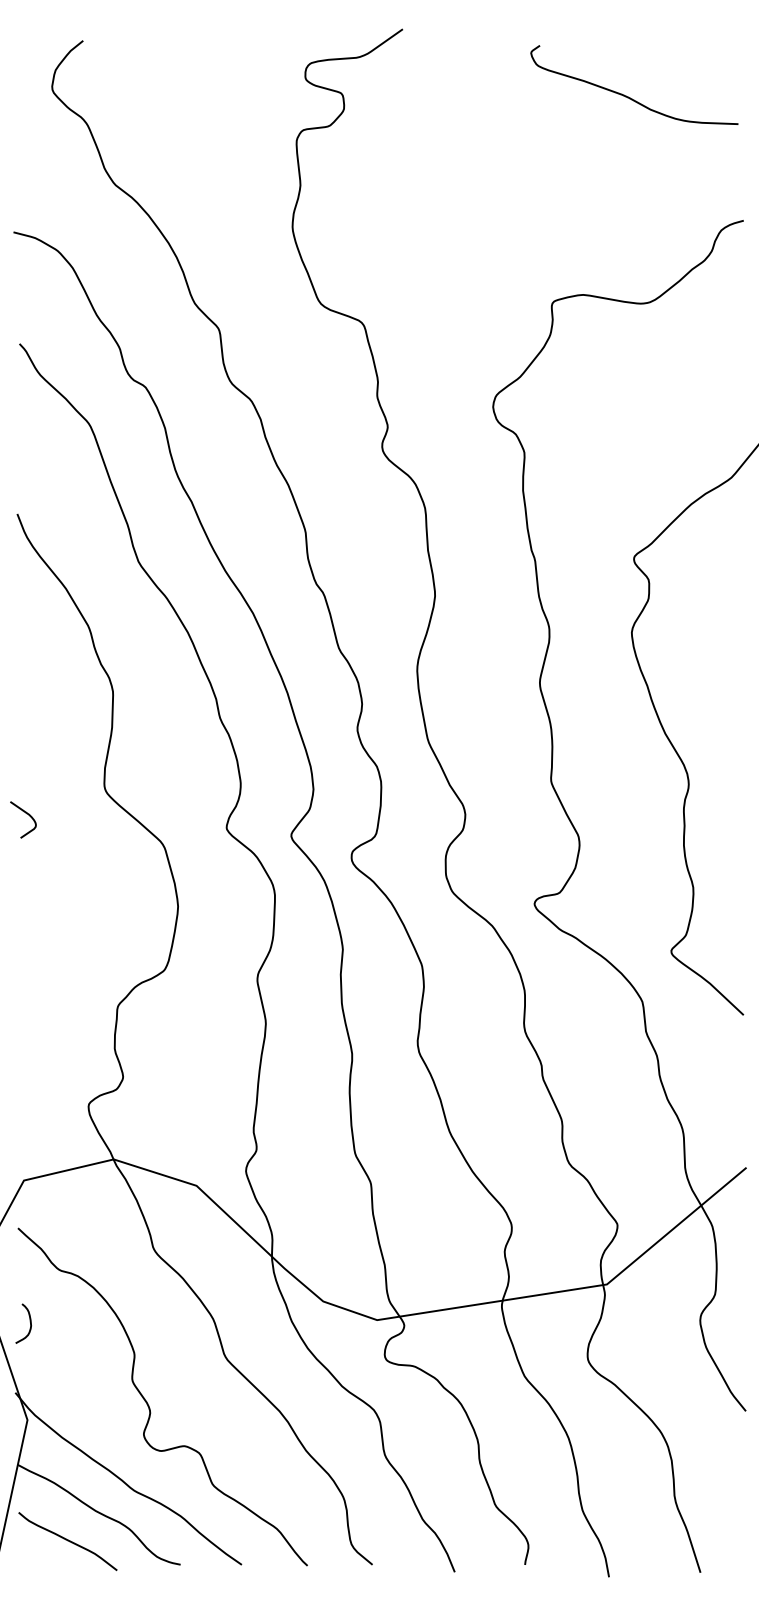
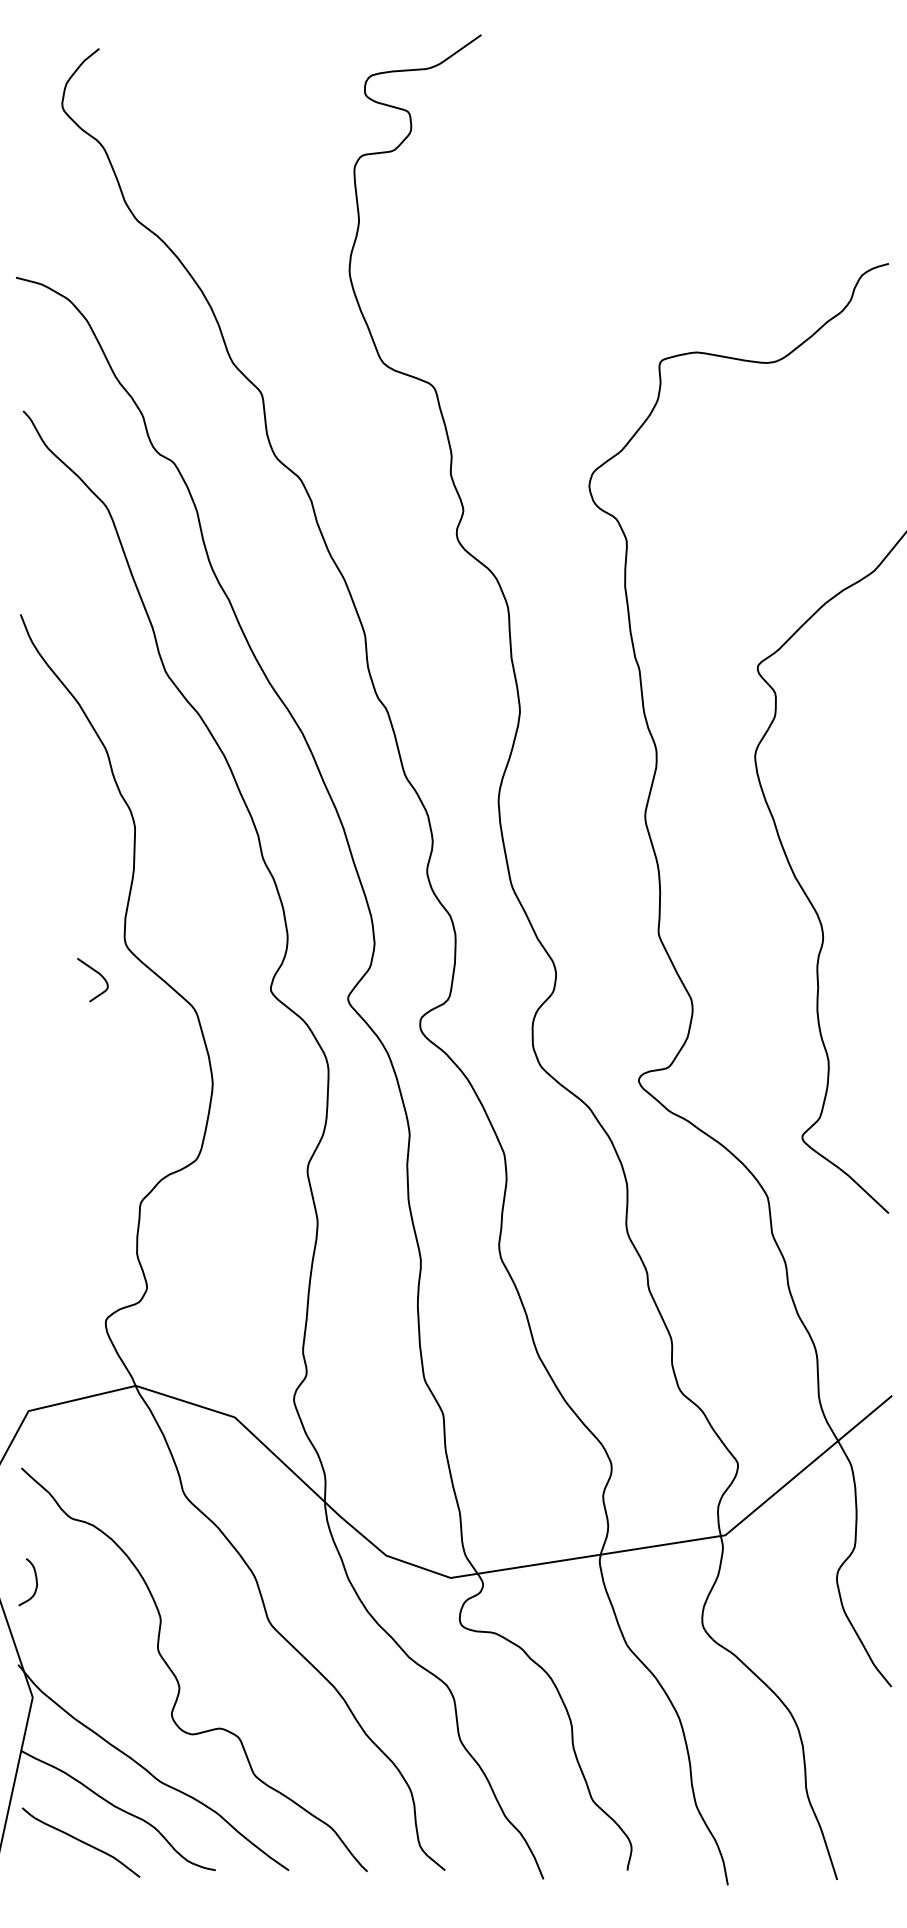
curve: (628, 96) -> (751, 115), removed
curve: (28, 815) -> (98, 974), moved

